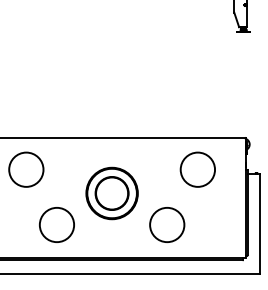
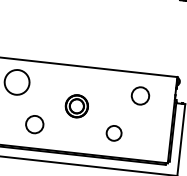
circle: (197, 169) -> (140, 95), size x0.7
part: (111, 193) -> (76, 106), size x0.6
circle: (56, 224) -> (34, 124), size x0.7
circle: (167, 224) -> (114, 133), size x0.6

